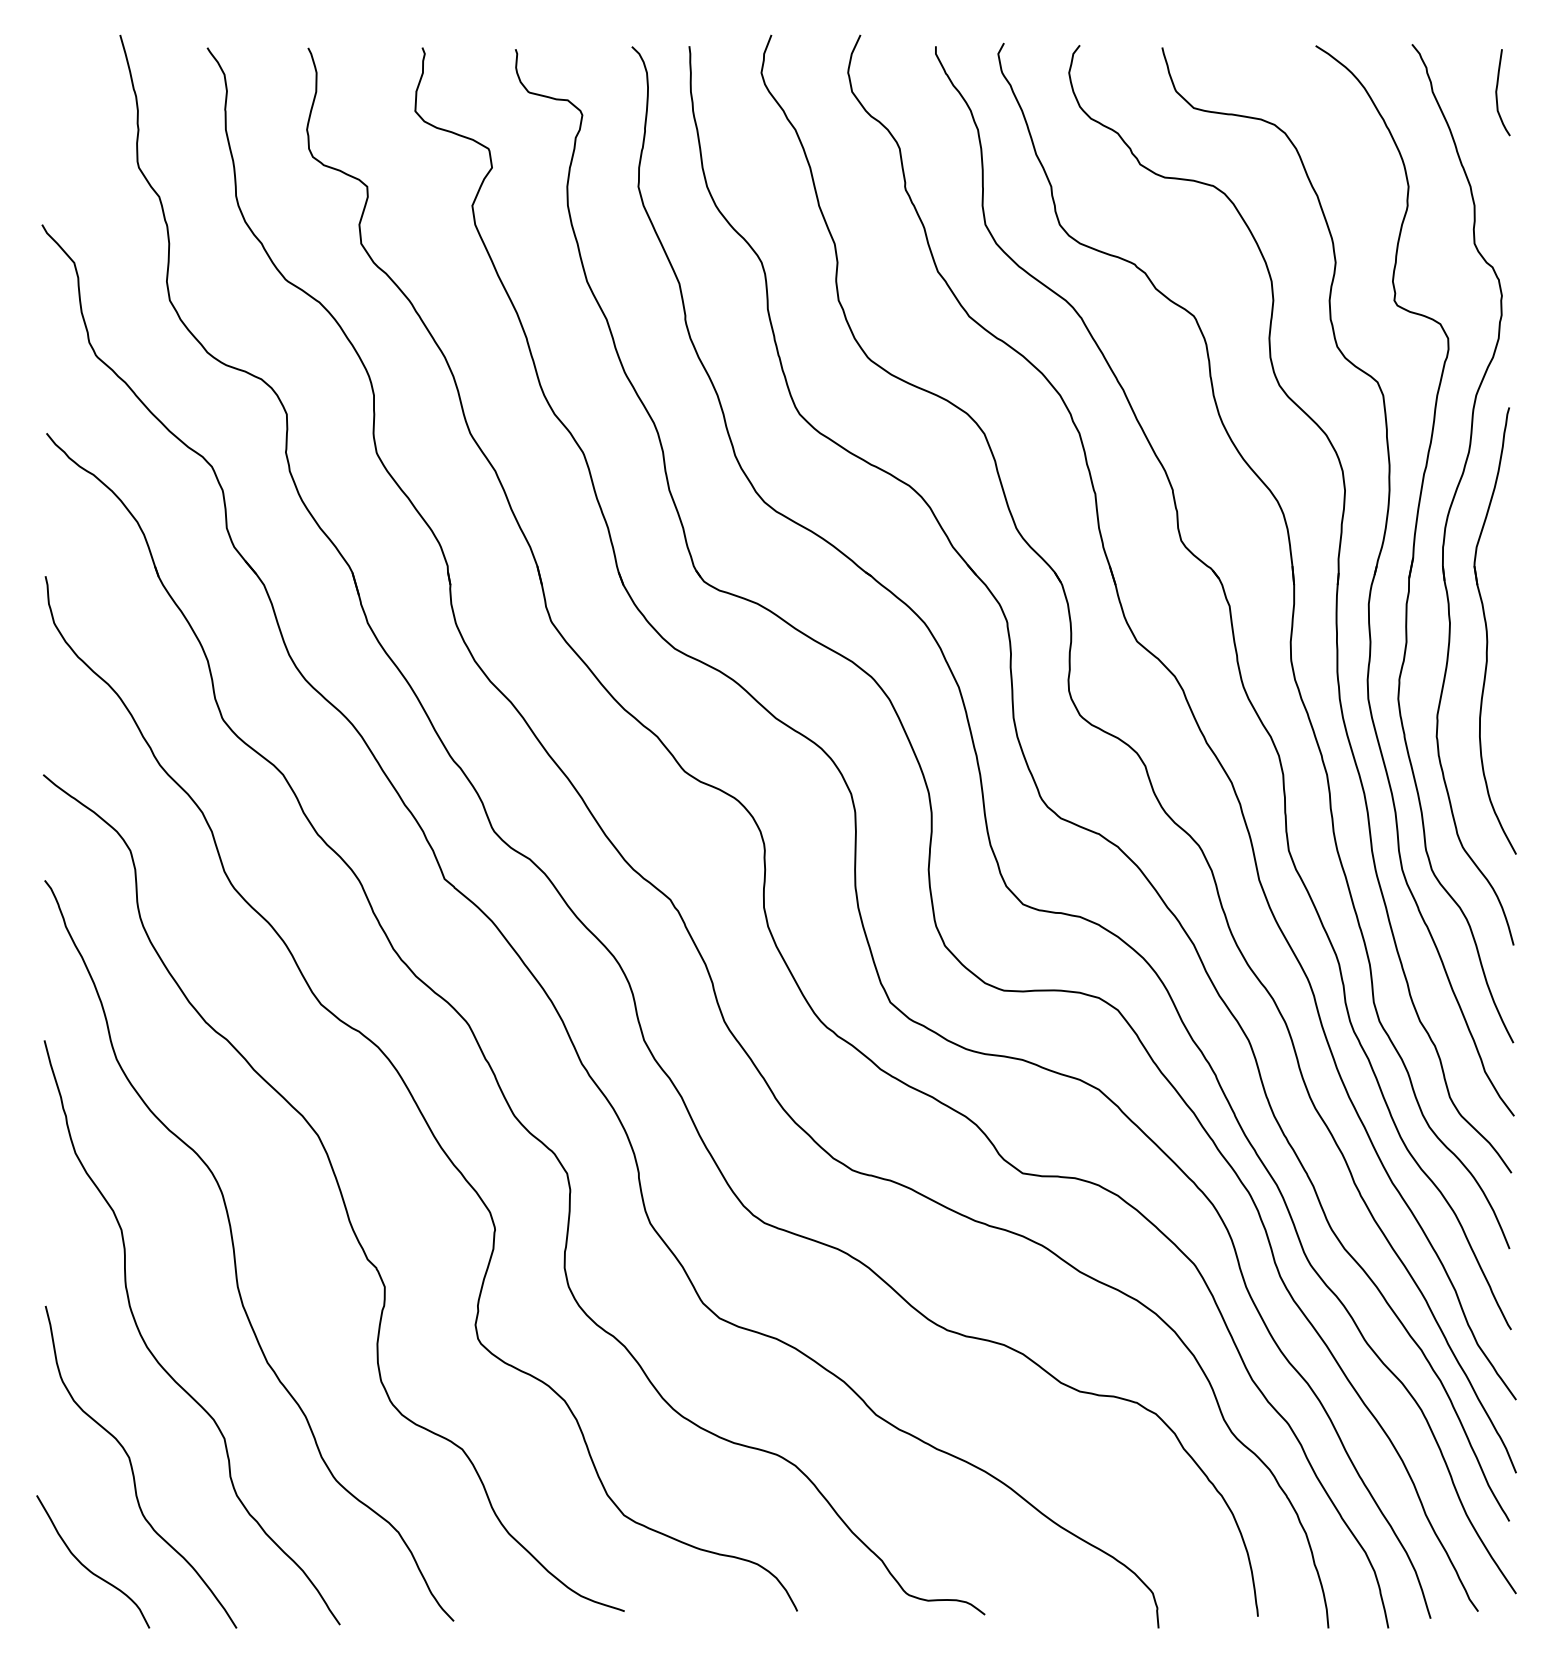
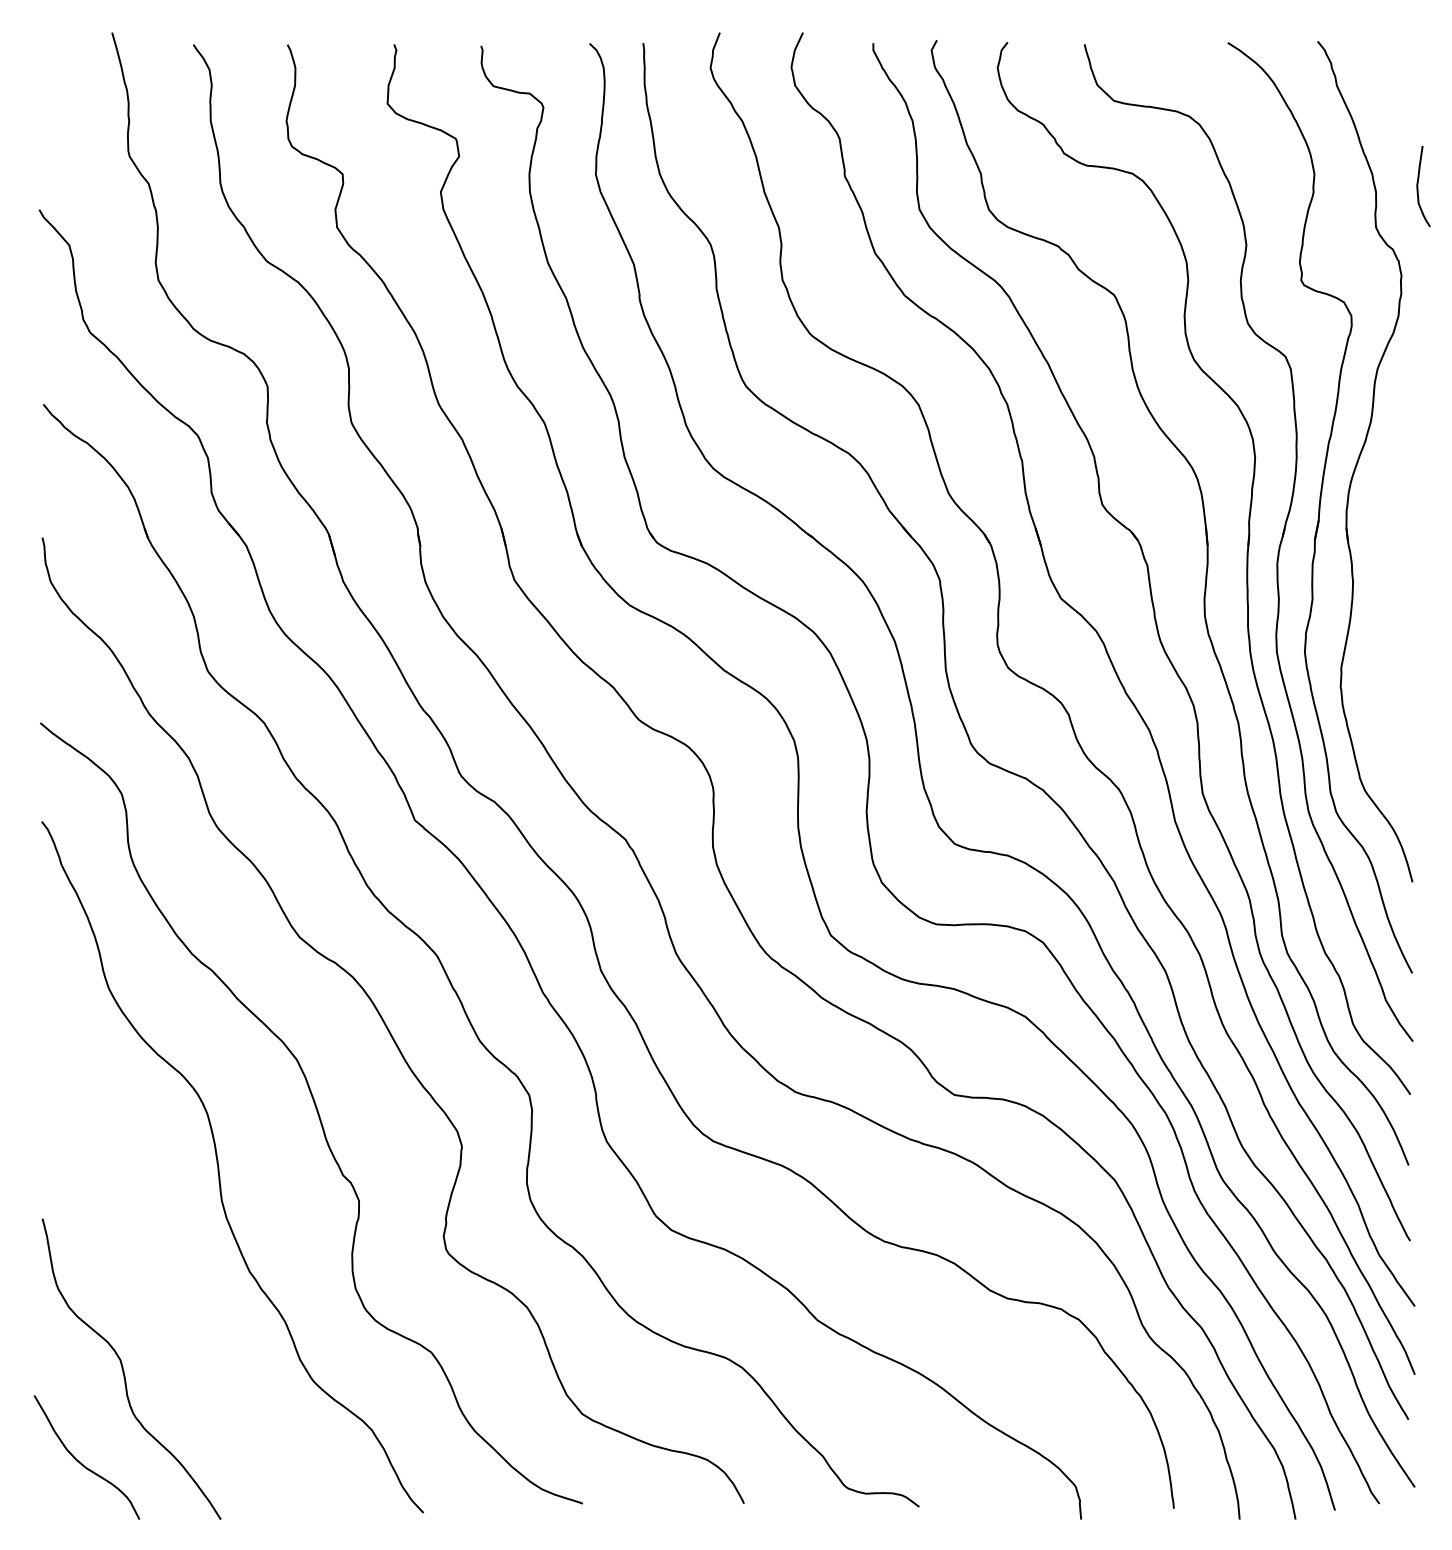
curve: (1497, 92) -> (1418, 186), moved
part: (1487, 630) -> (1388, 588), removed
curve: (155, 1357) -> (145, 1266), removed

